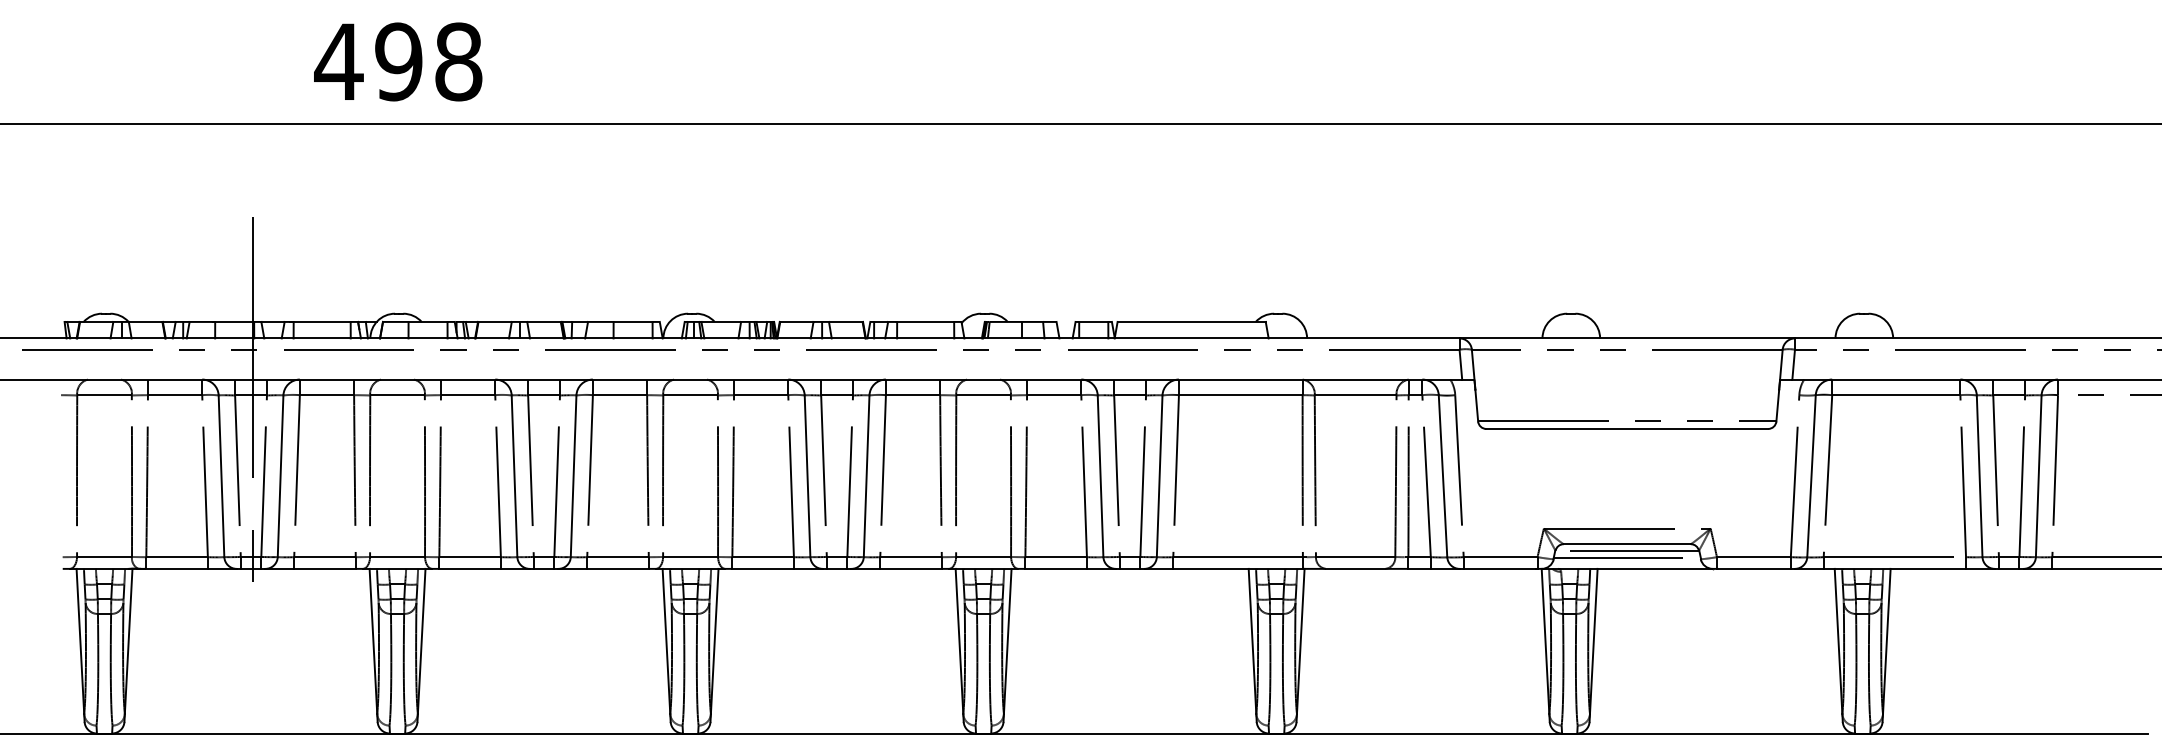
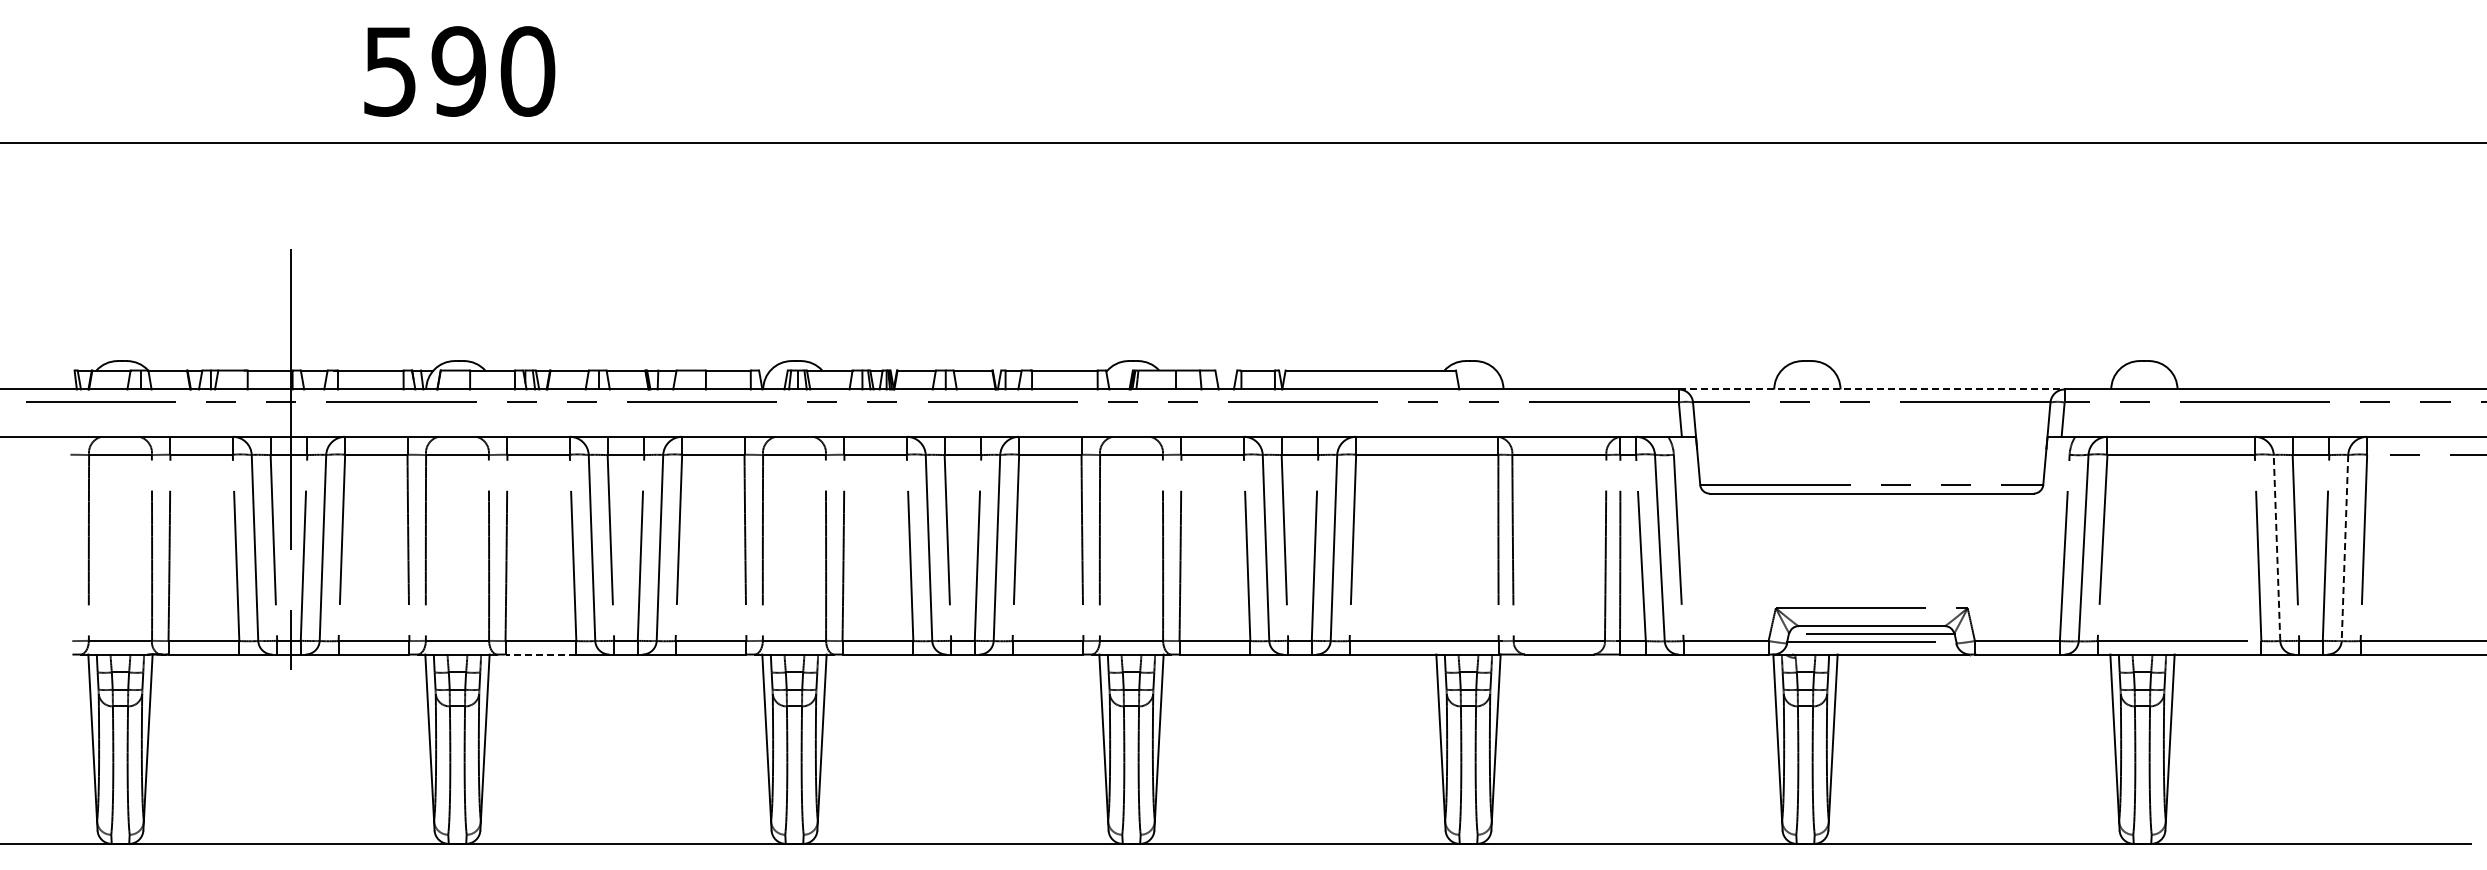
text: (398, 61) -> (458, 71), 498 -> 590
line: (1627, 338) -> (1871, 389), solid -> dashed
line: (1980, 475) -> (2277, 547), solid -> dashed
line: (2038, 475) -> (2344, 547), solid -> dashed
line: (469, 568) -> (540, 654), solid -> dashed

